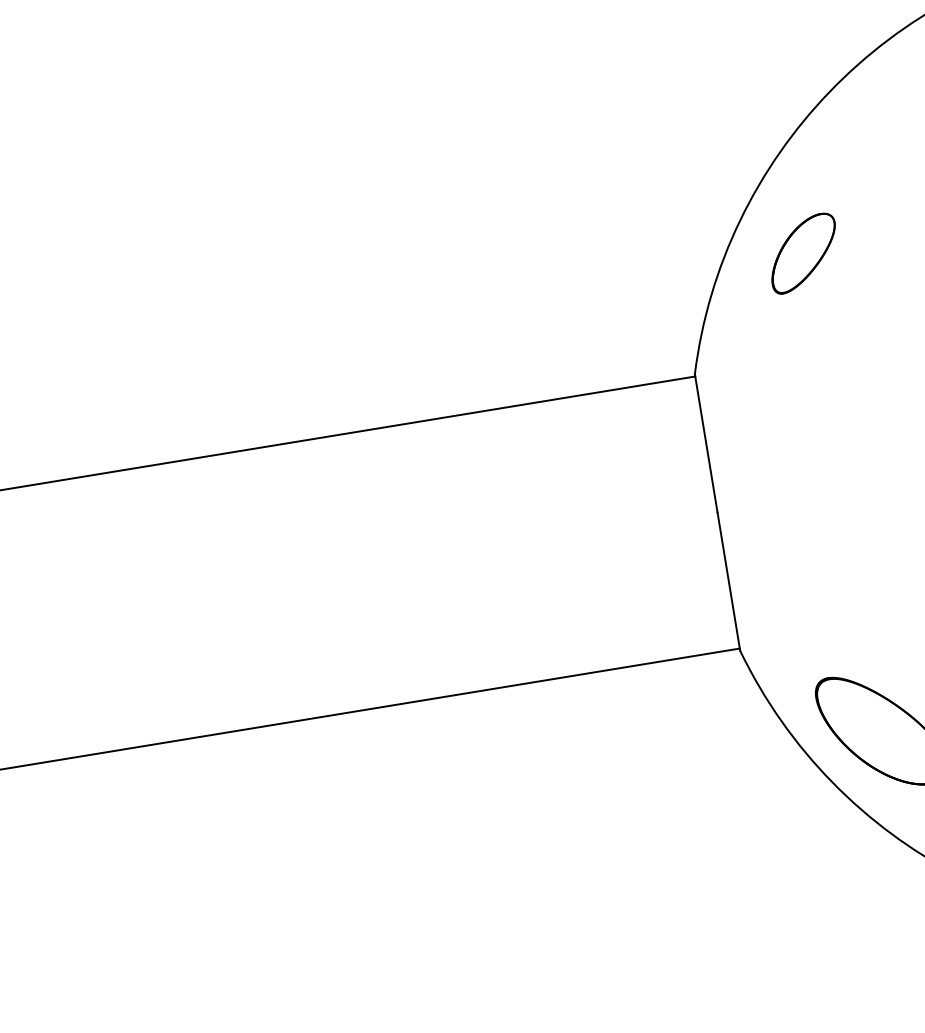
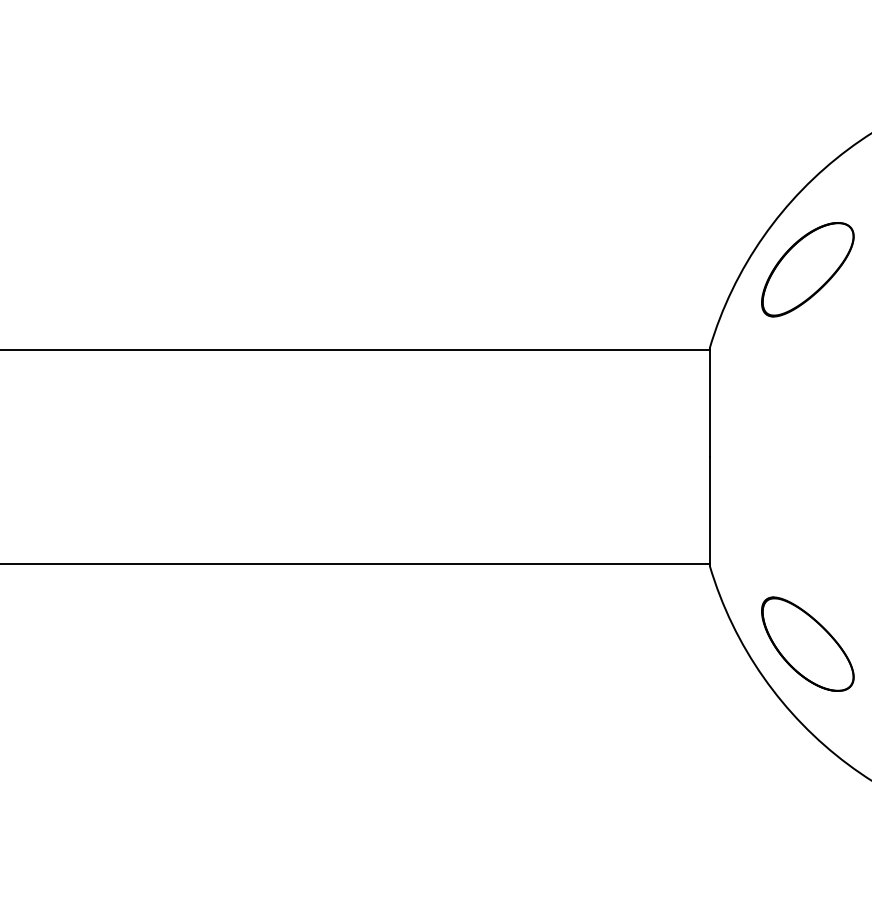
part: (803, 253) -> (807, 269), size x1.67

